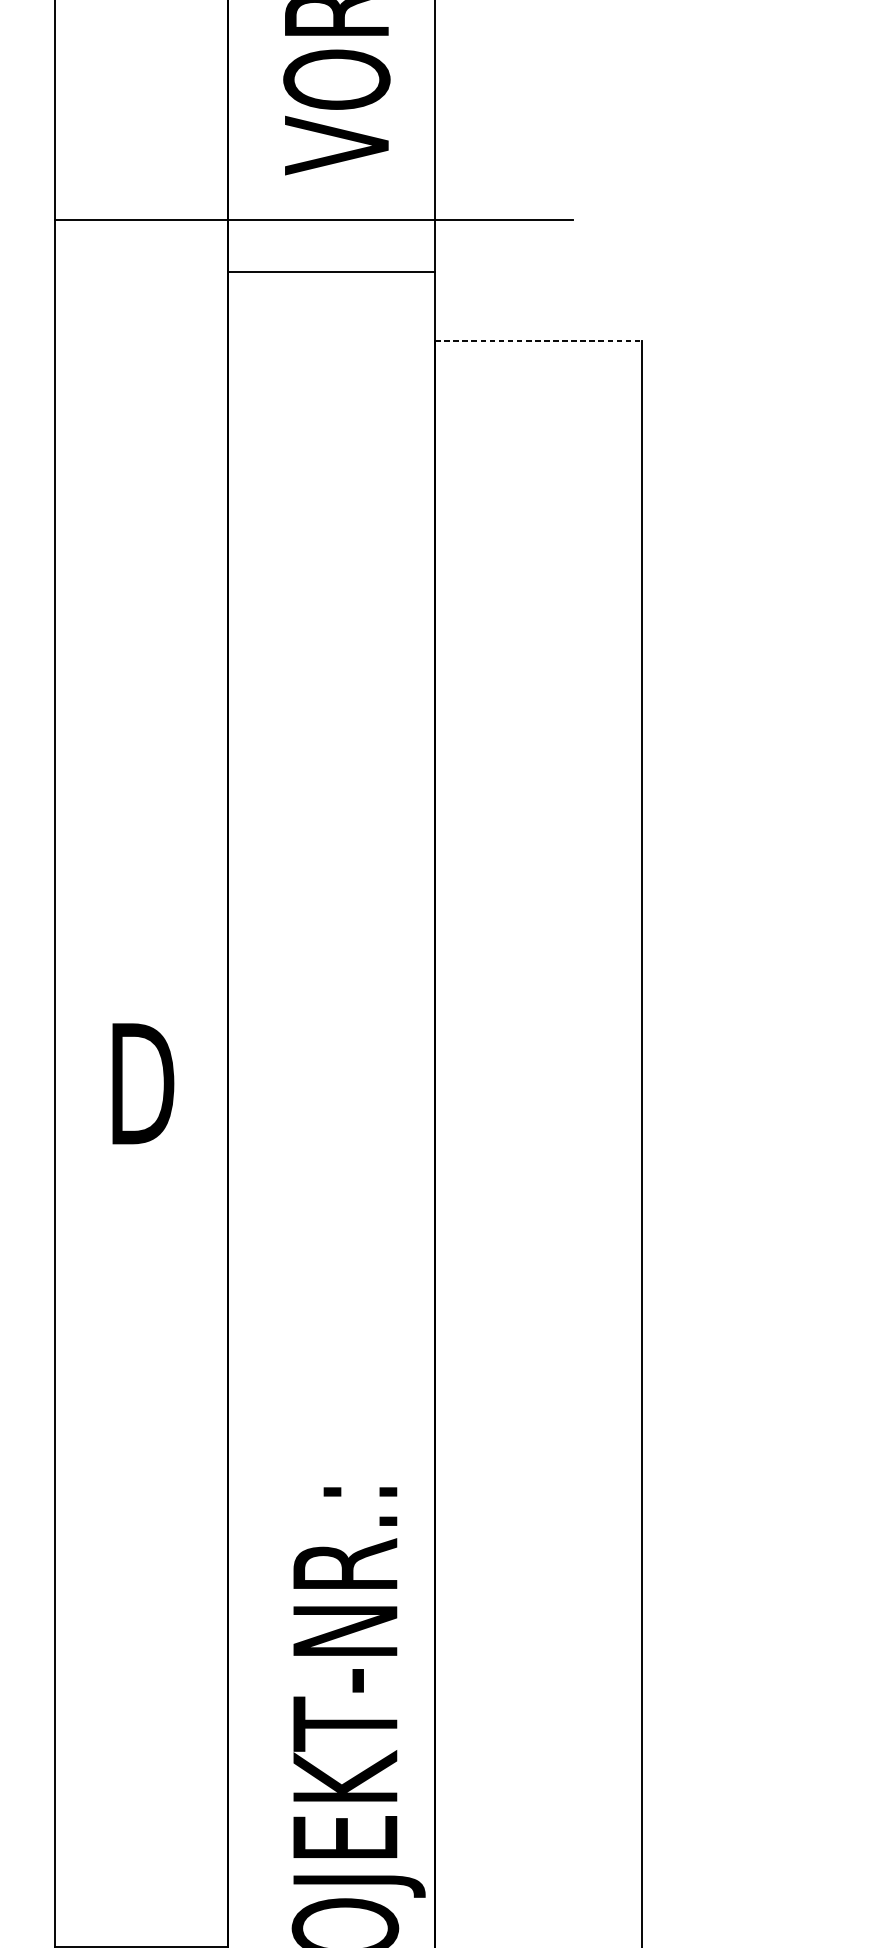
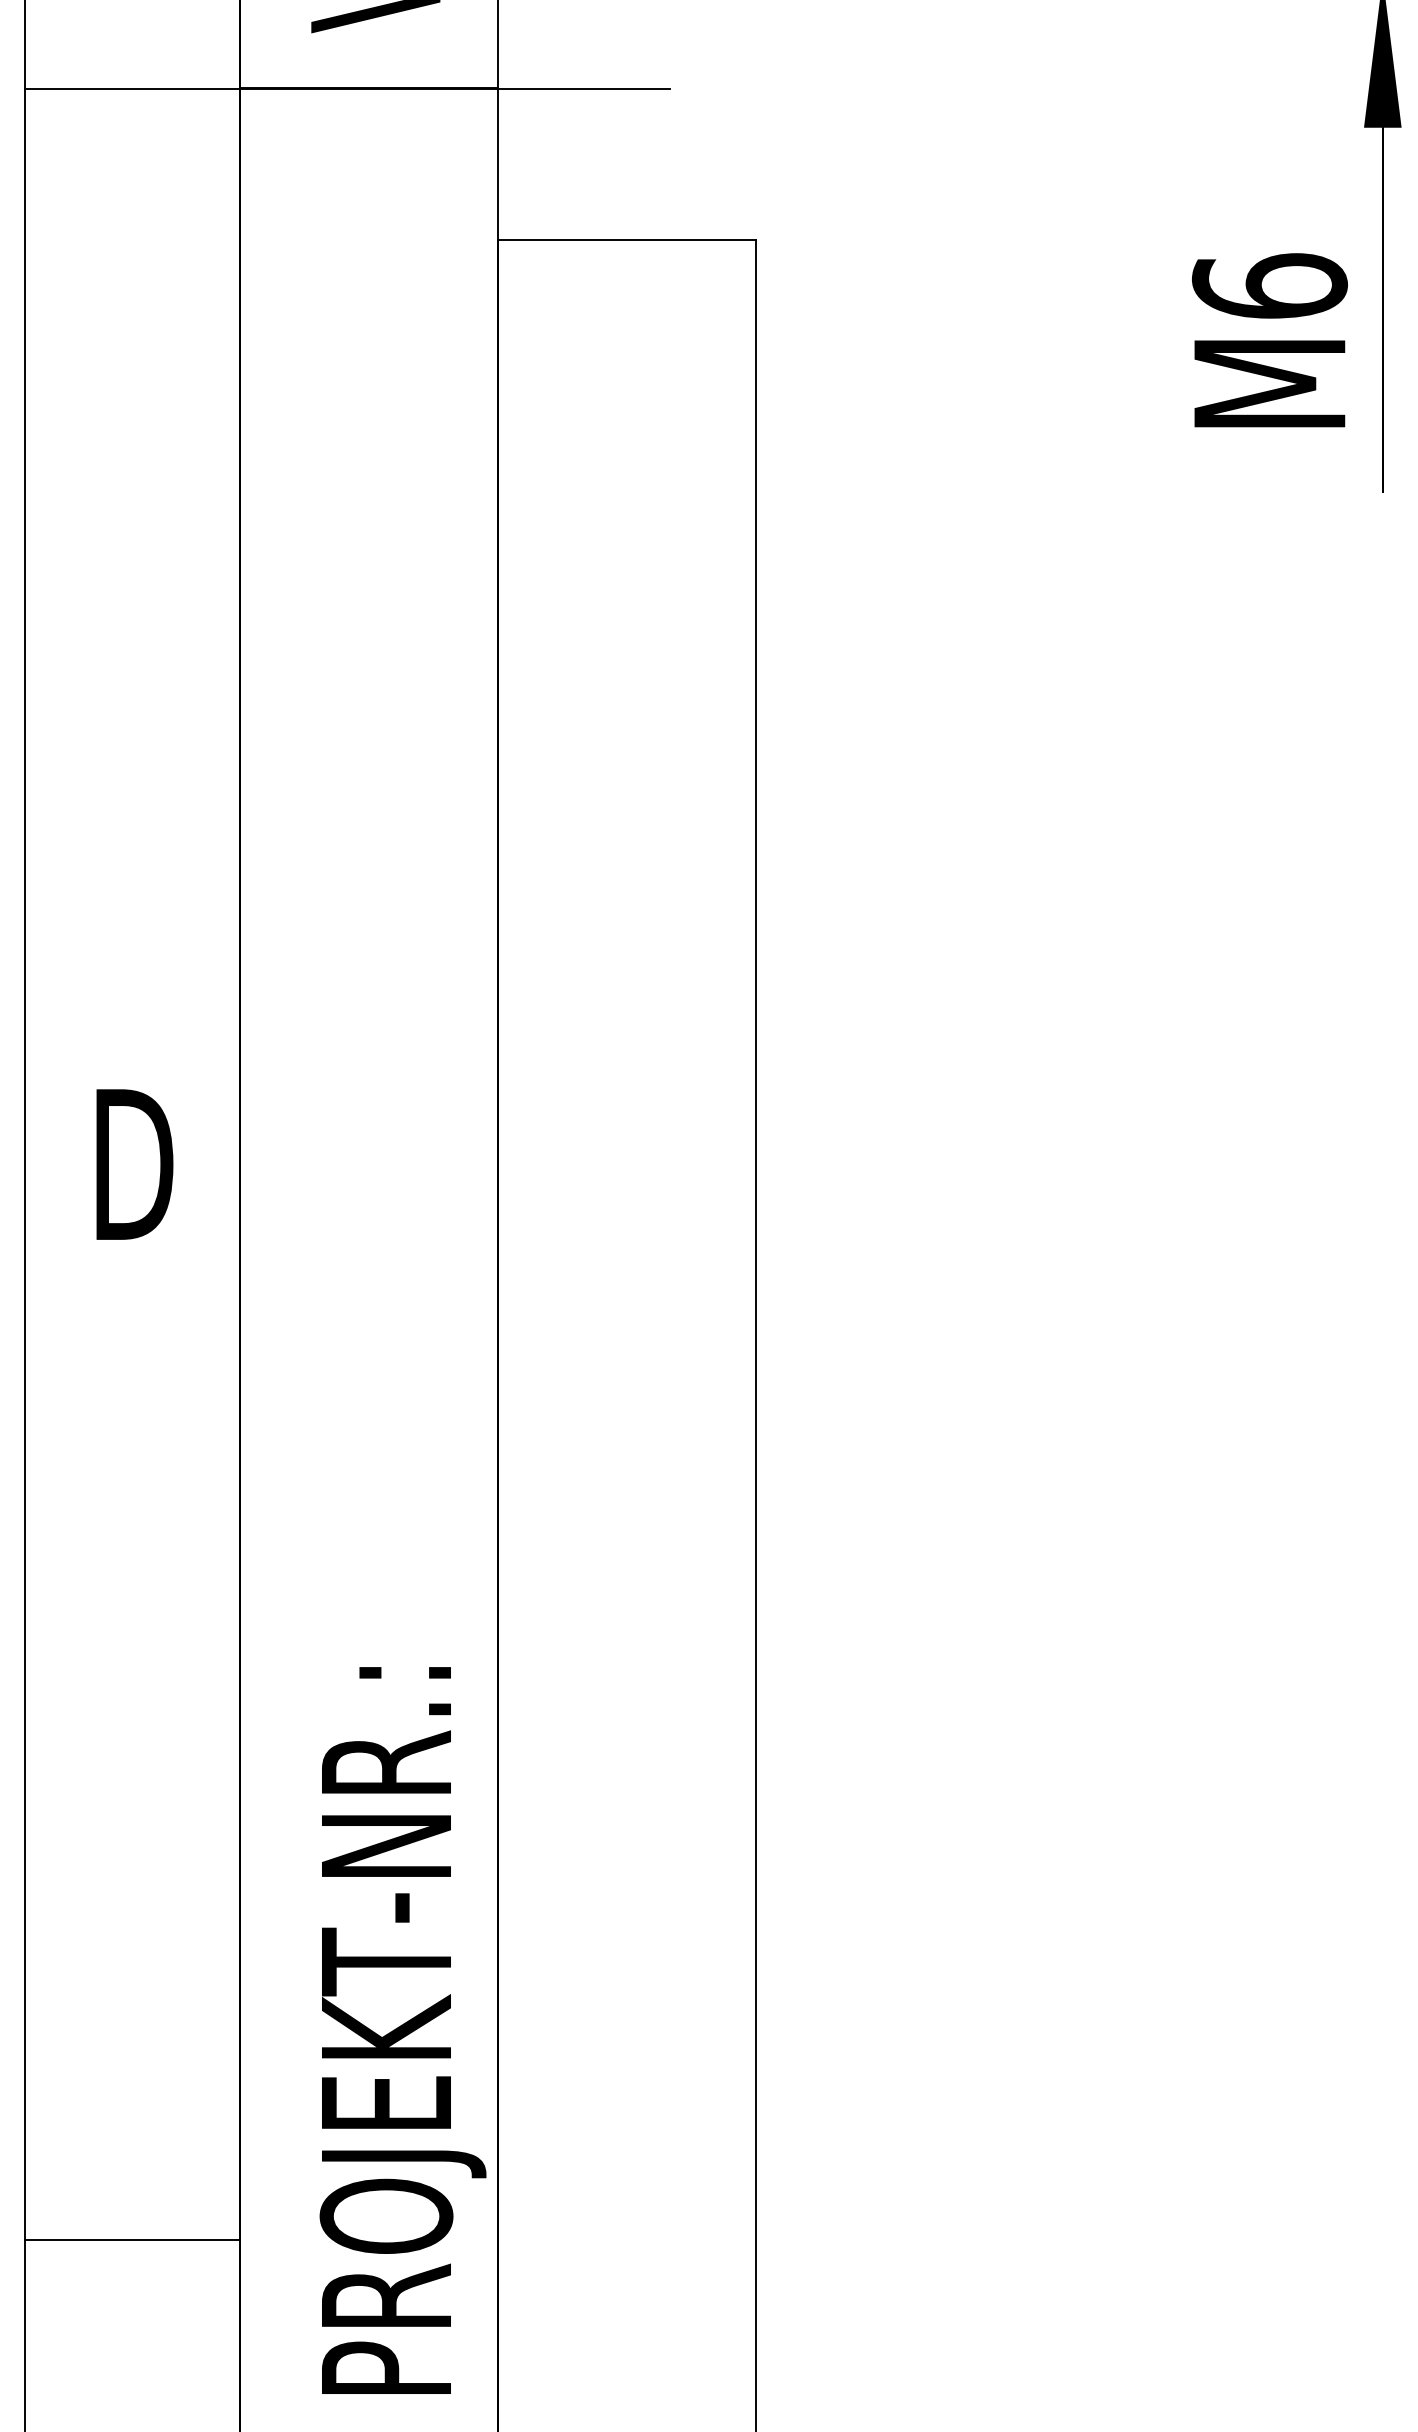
line: (331, 271) -> (369, 88), moved
line: (538, 340) -> (627, 239), dashed -> solid

